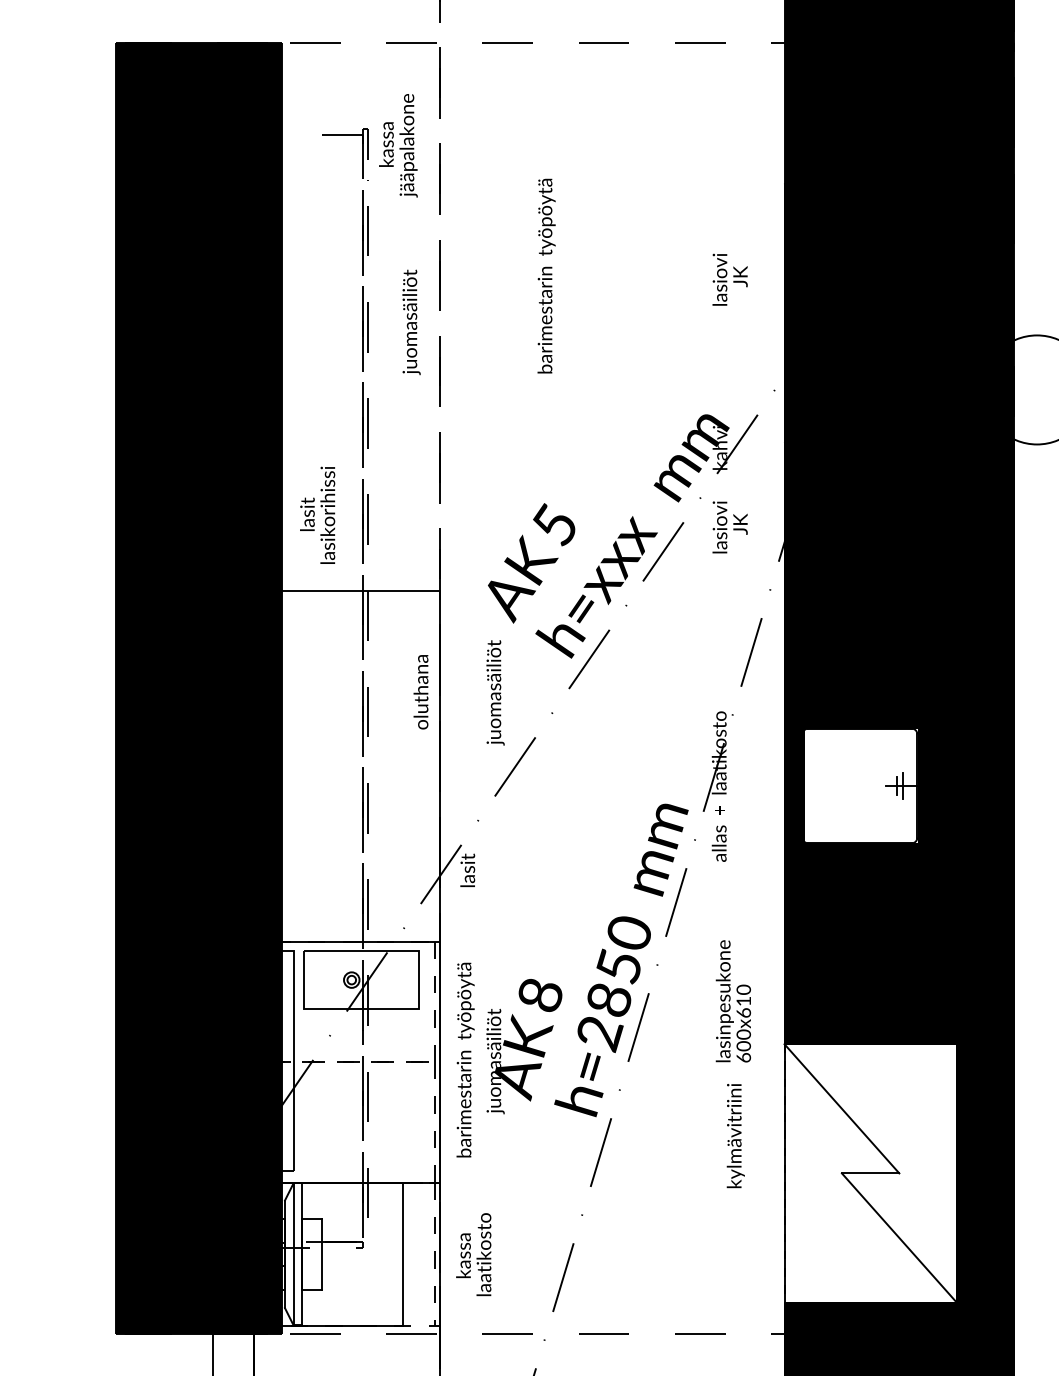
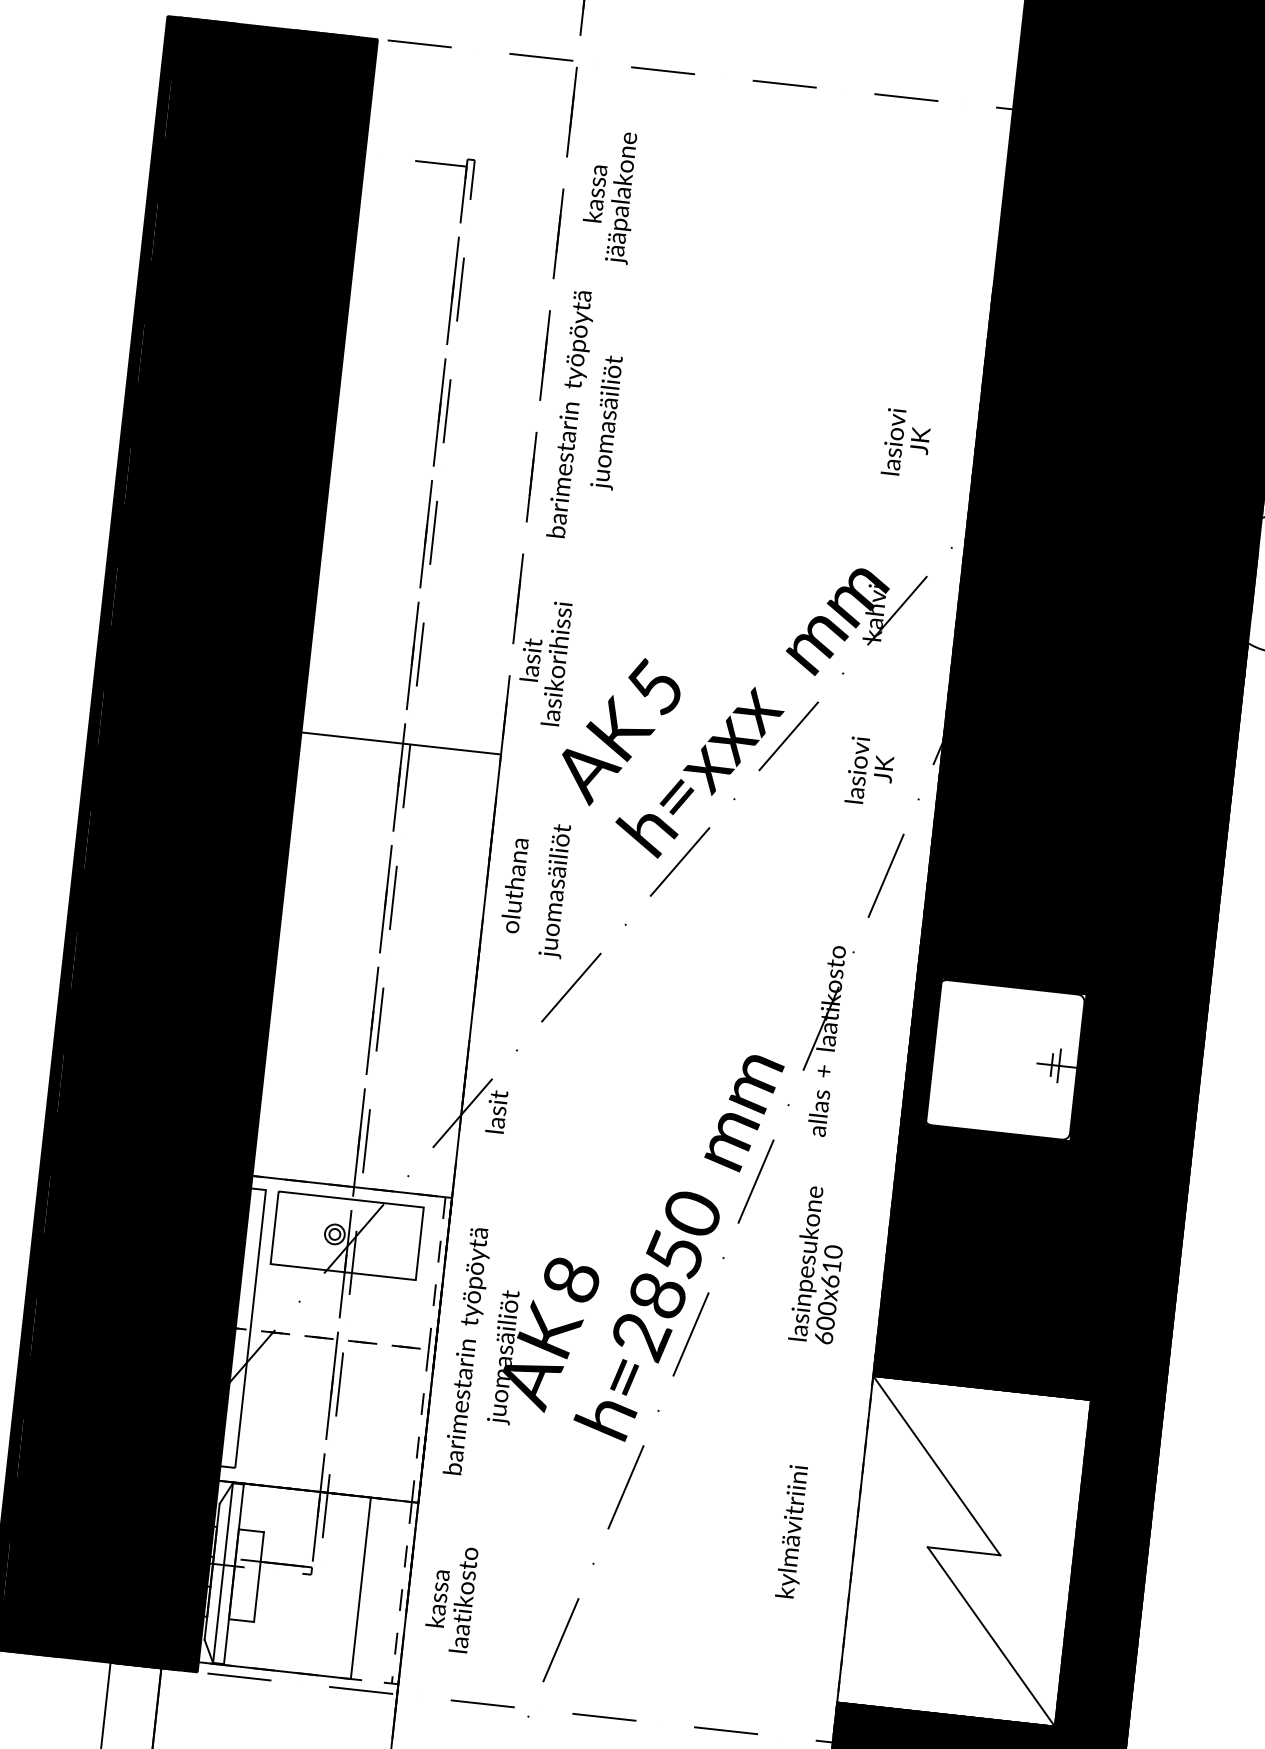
text: (398, 145) -> (610, 196), moved
text: (546, 275) -> (571, 413), moved
text: (729, 279) -> (905, 442), moved
text: (411, 322) -> (608, 422), moved
text: (317, 514) -> (543, 661), moved
text: (729, 527) -> (869, 771), moved
text: (420, 692) -> (513, 886), moved
text: (732, 1001) -> (817, 1265), moved
text: (735, 1136) -> (793, 1532), moved

